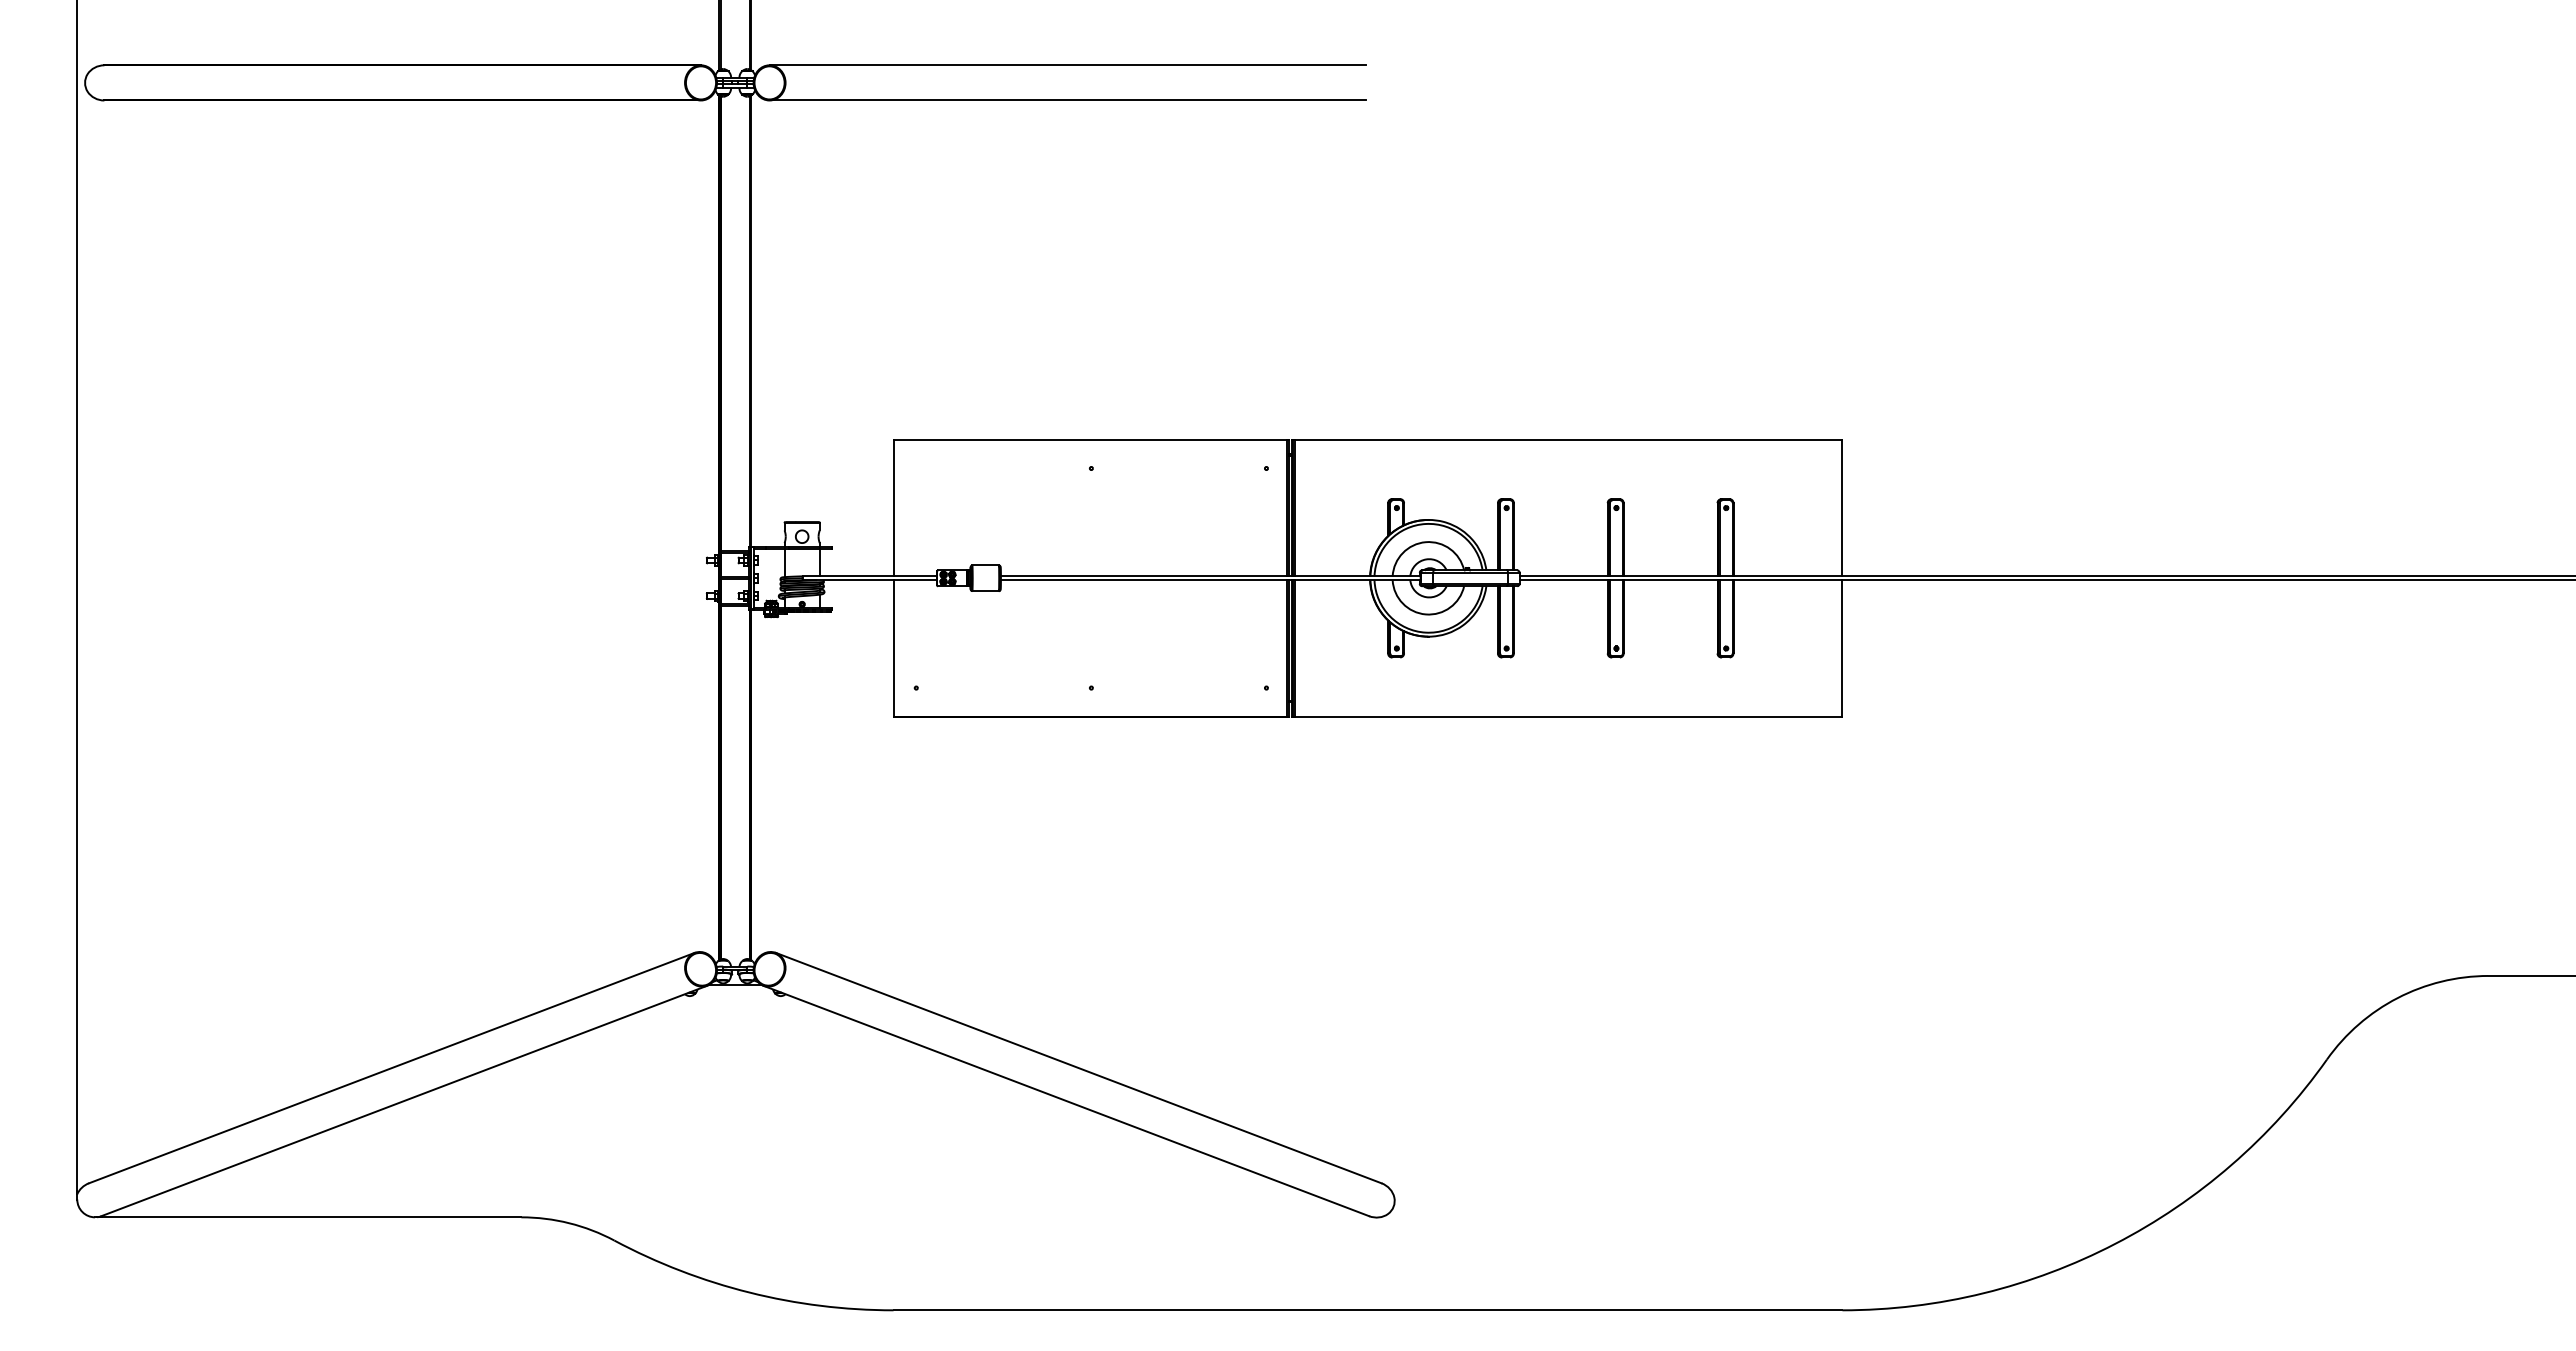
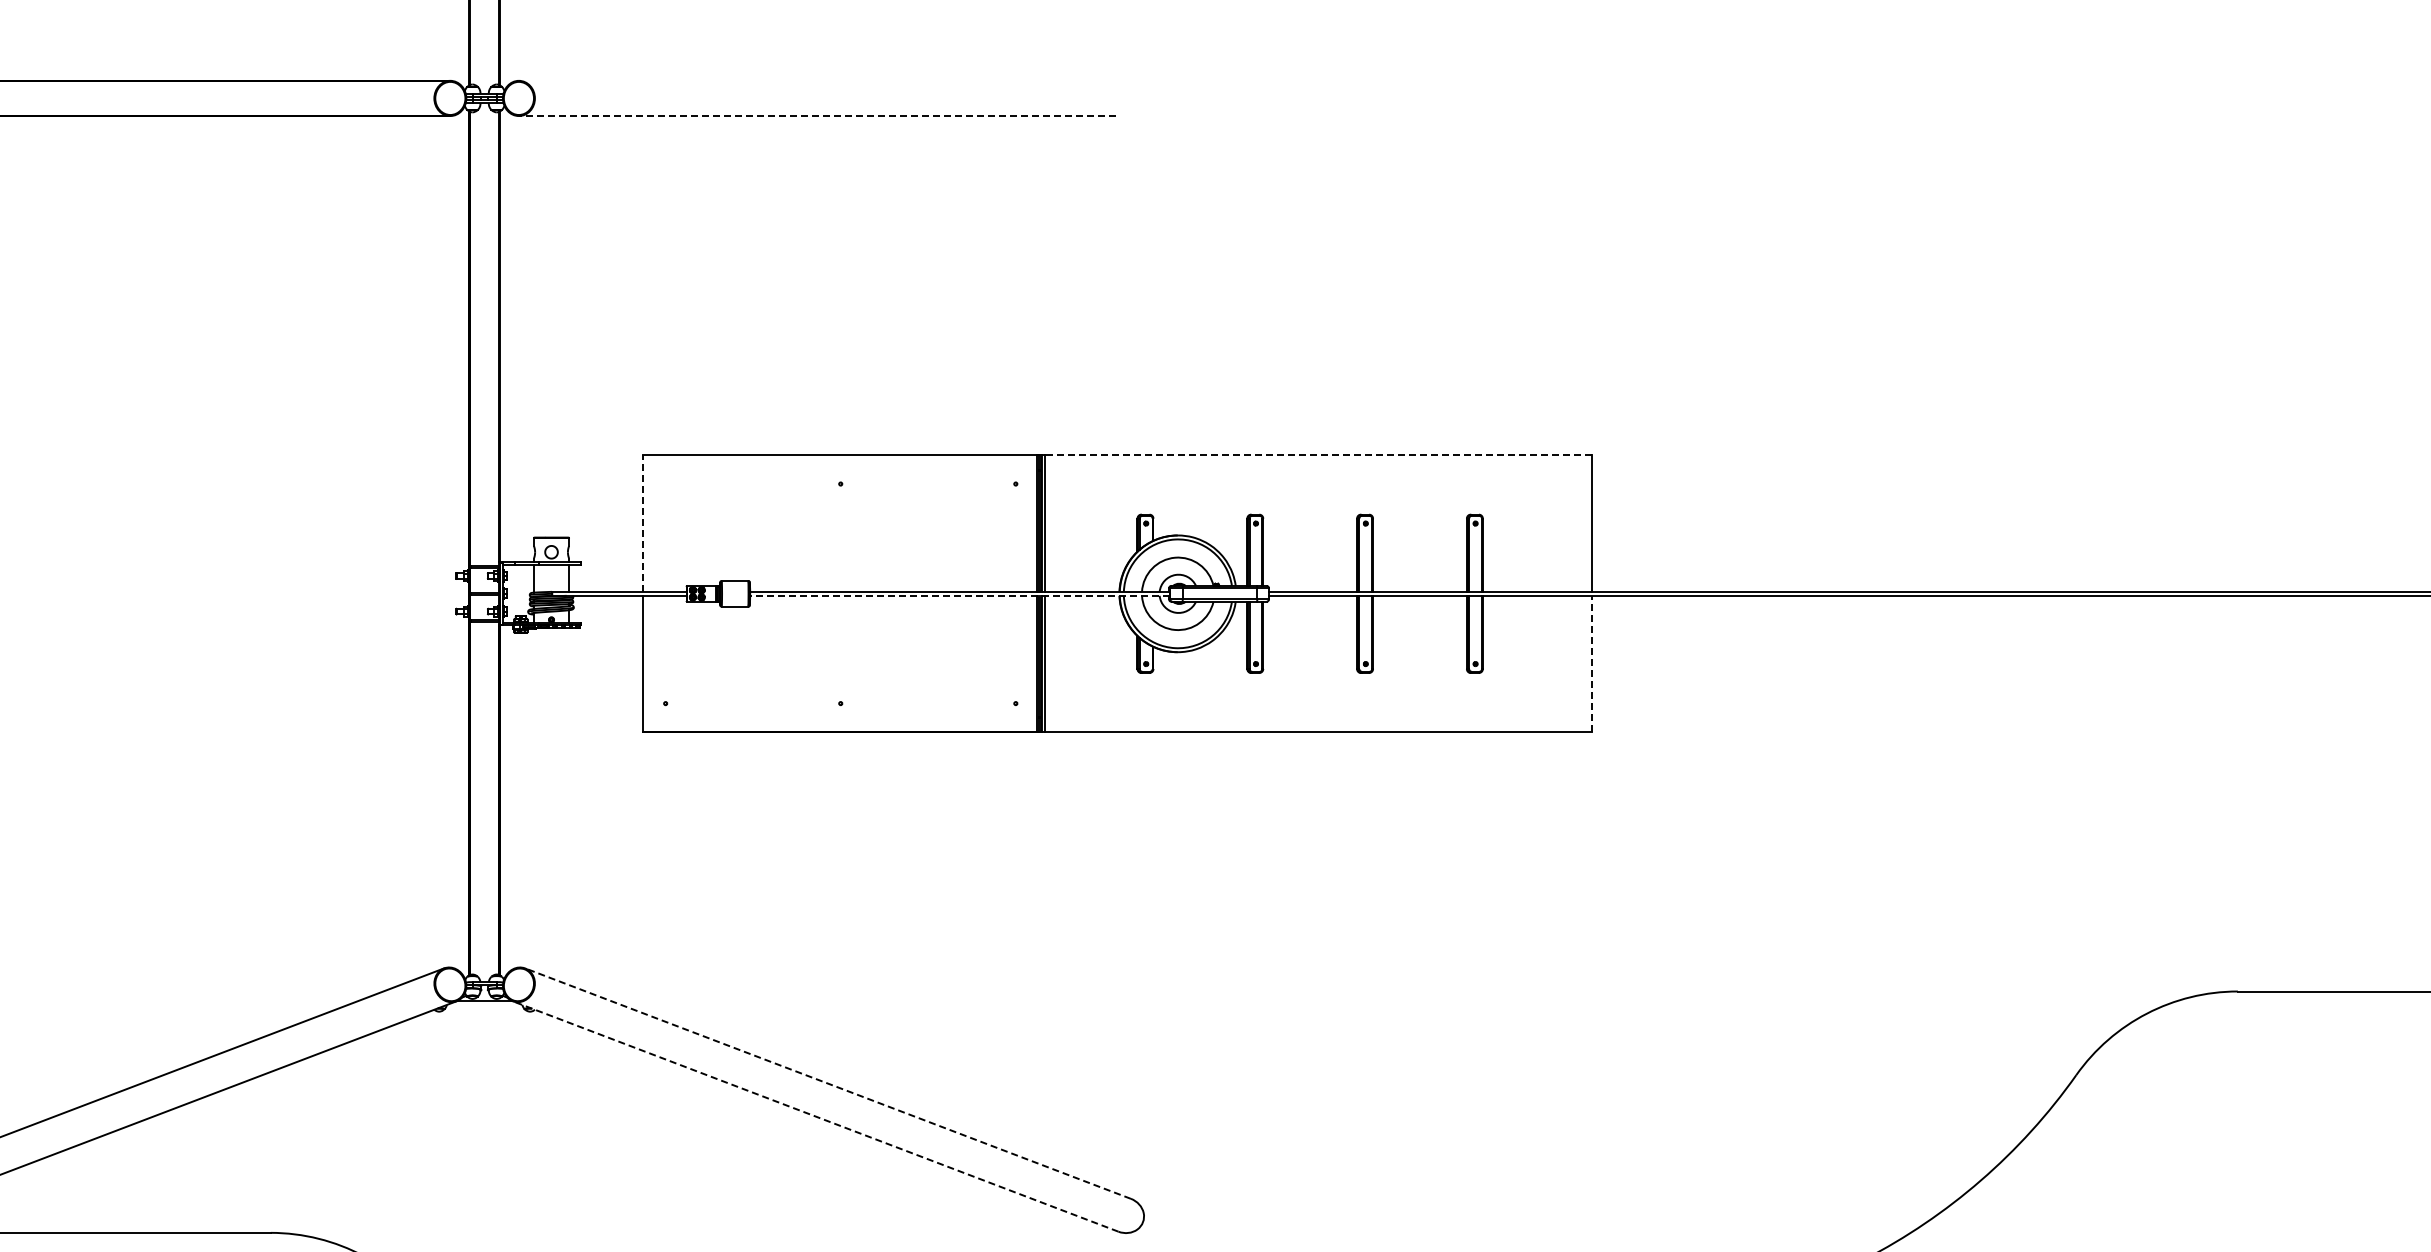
line: (1067, 65) -> (816, 81), removed
line: (1067, 100) -> (816, 116), solid -> dashed
line: (1568, 439) -> (1317, 455), solid -> dashed
line: (893, 507) -> (642, 523), solid -> dashed
line: (1210, 580) -> (959, 596), solid -> dashed
line: (1842, 648) -> (1591, 664), solid -> dashed
line: (1078, 1067) -> (827, 1083), solid -> dashed
line: (1065, 1100) -> (814, 1116), solid -> dashed

